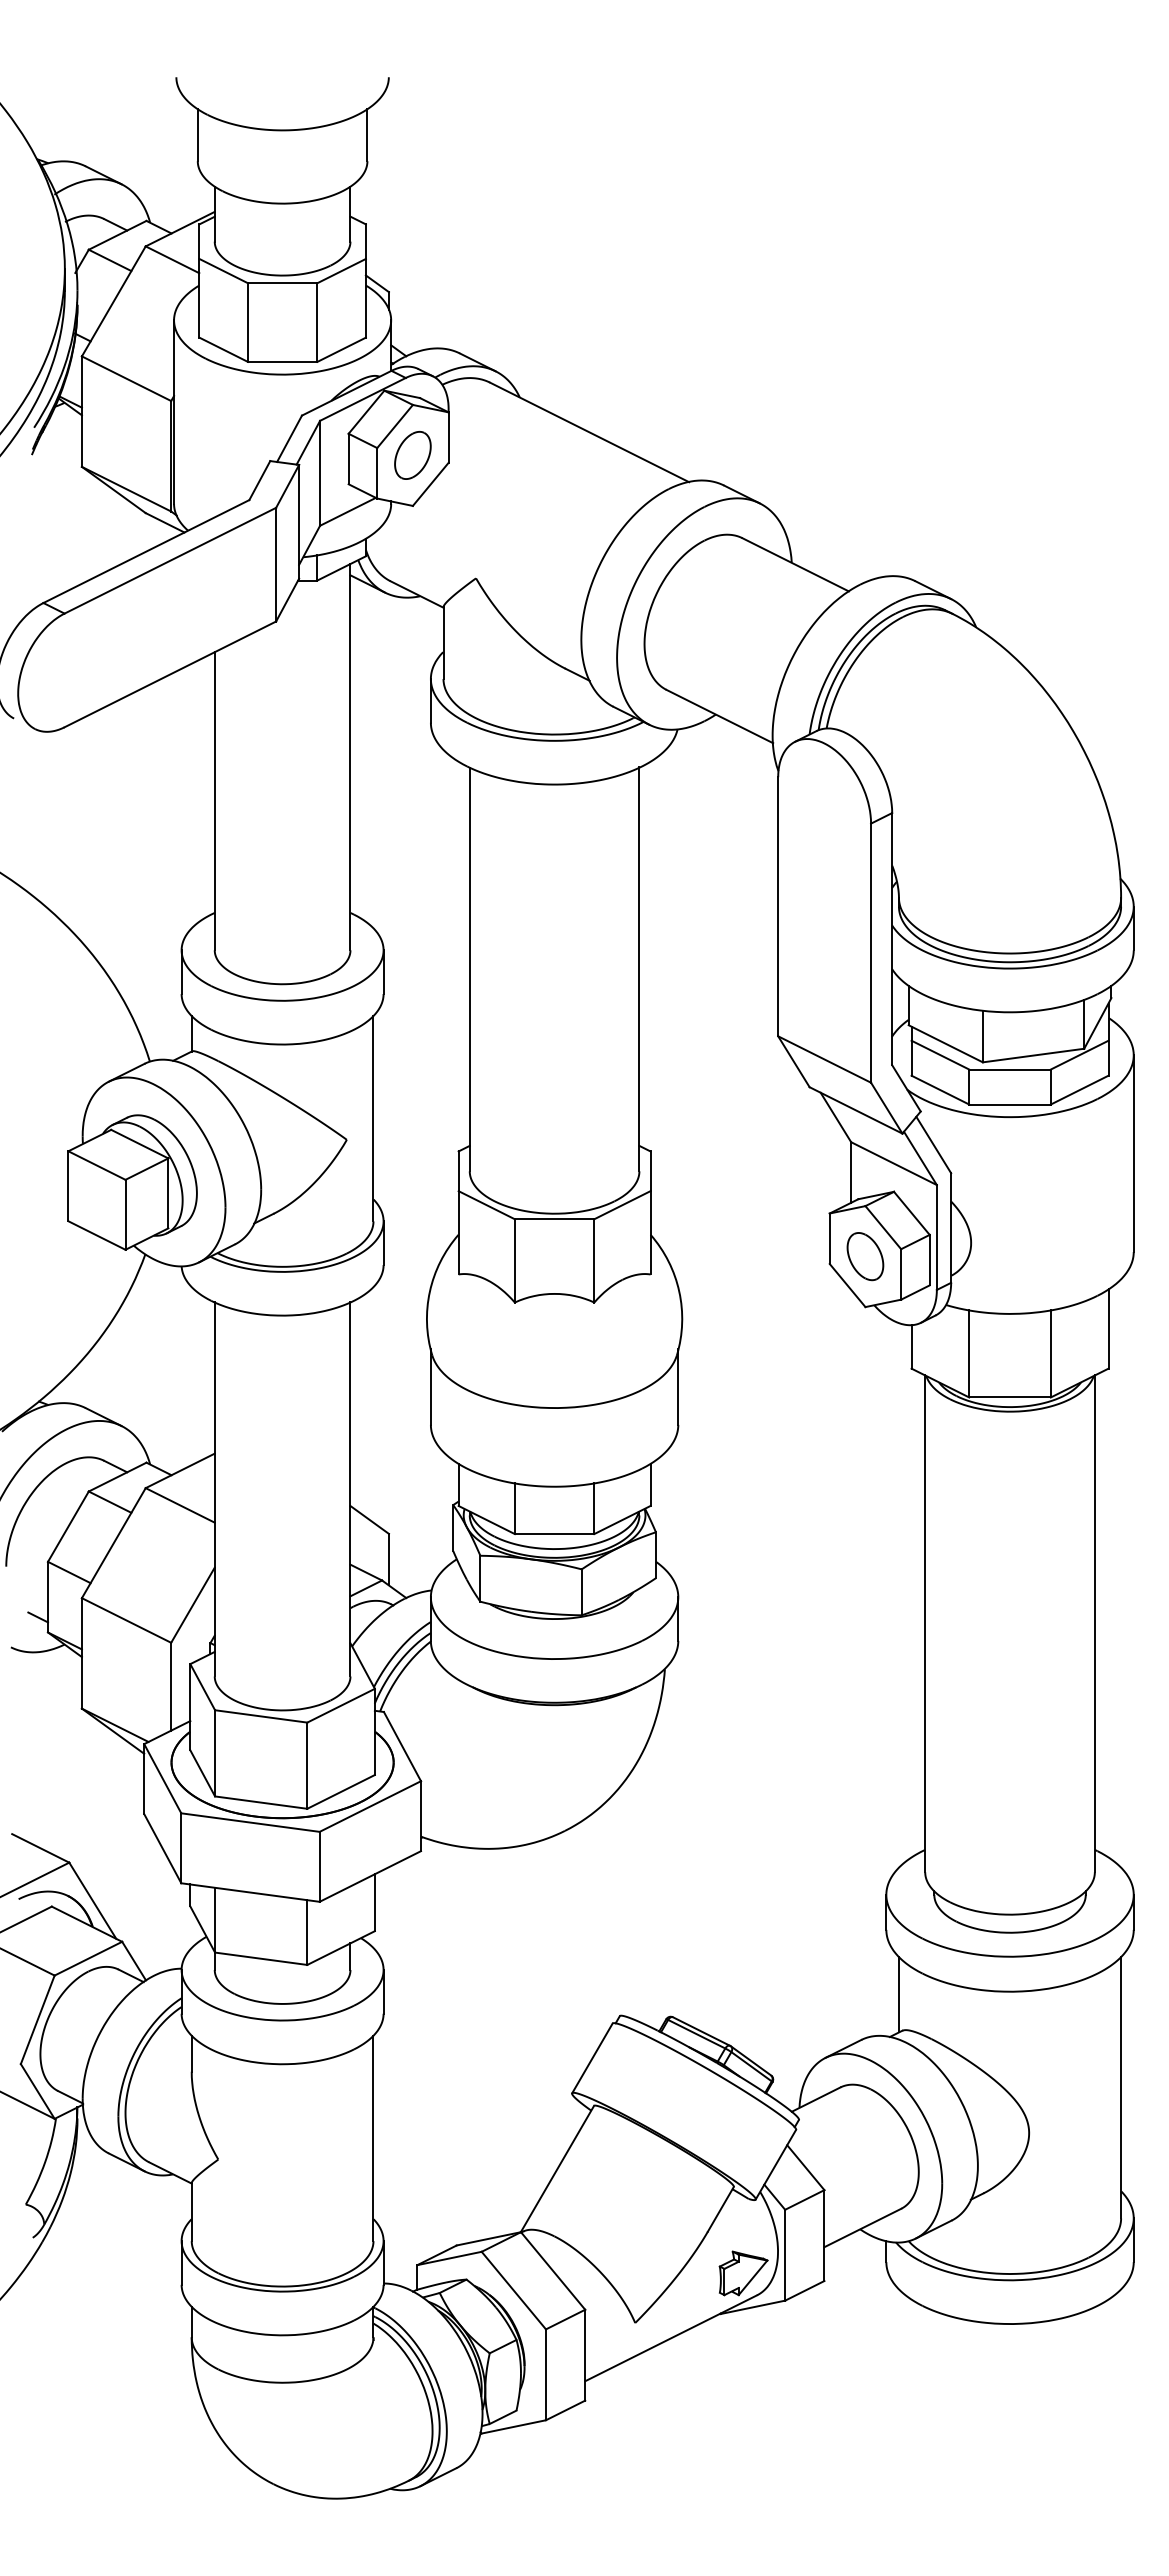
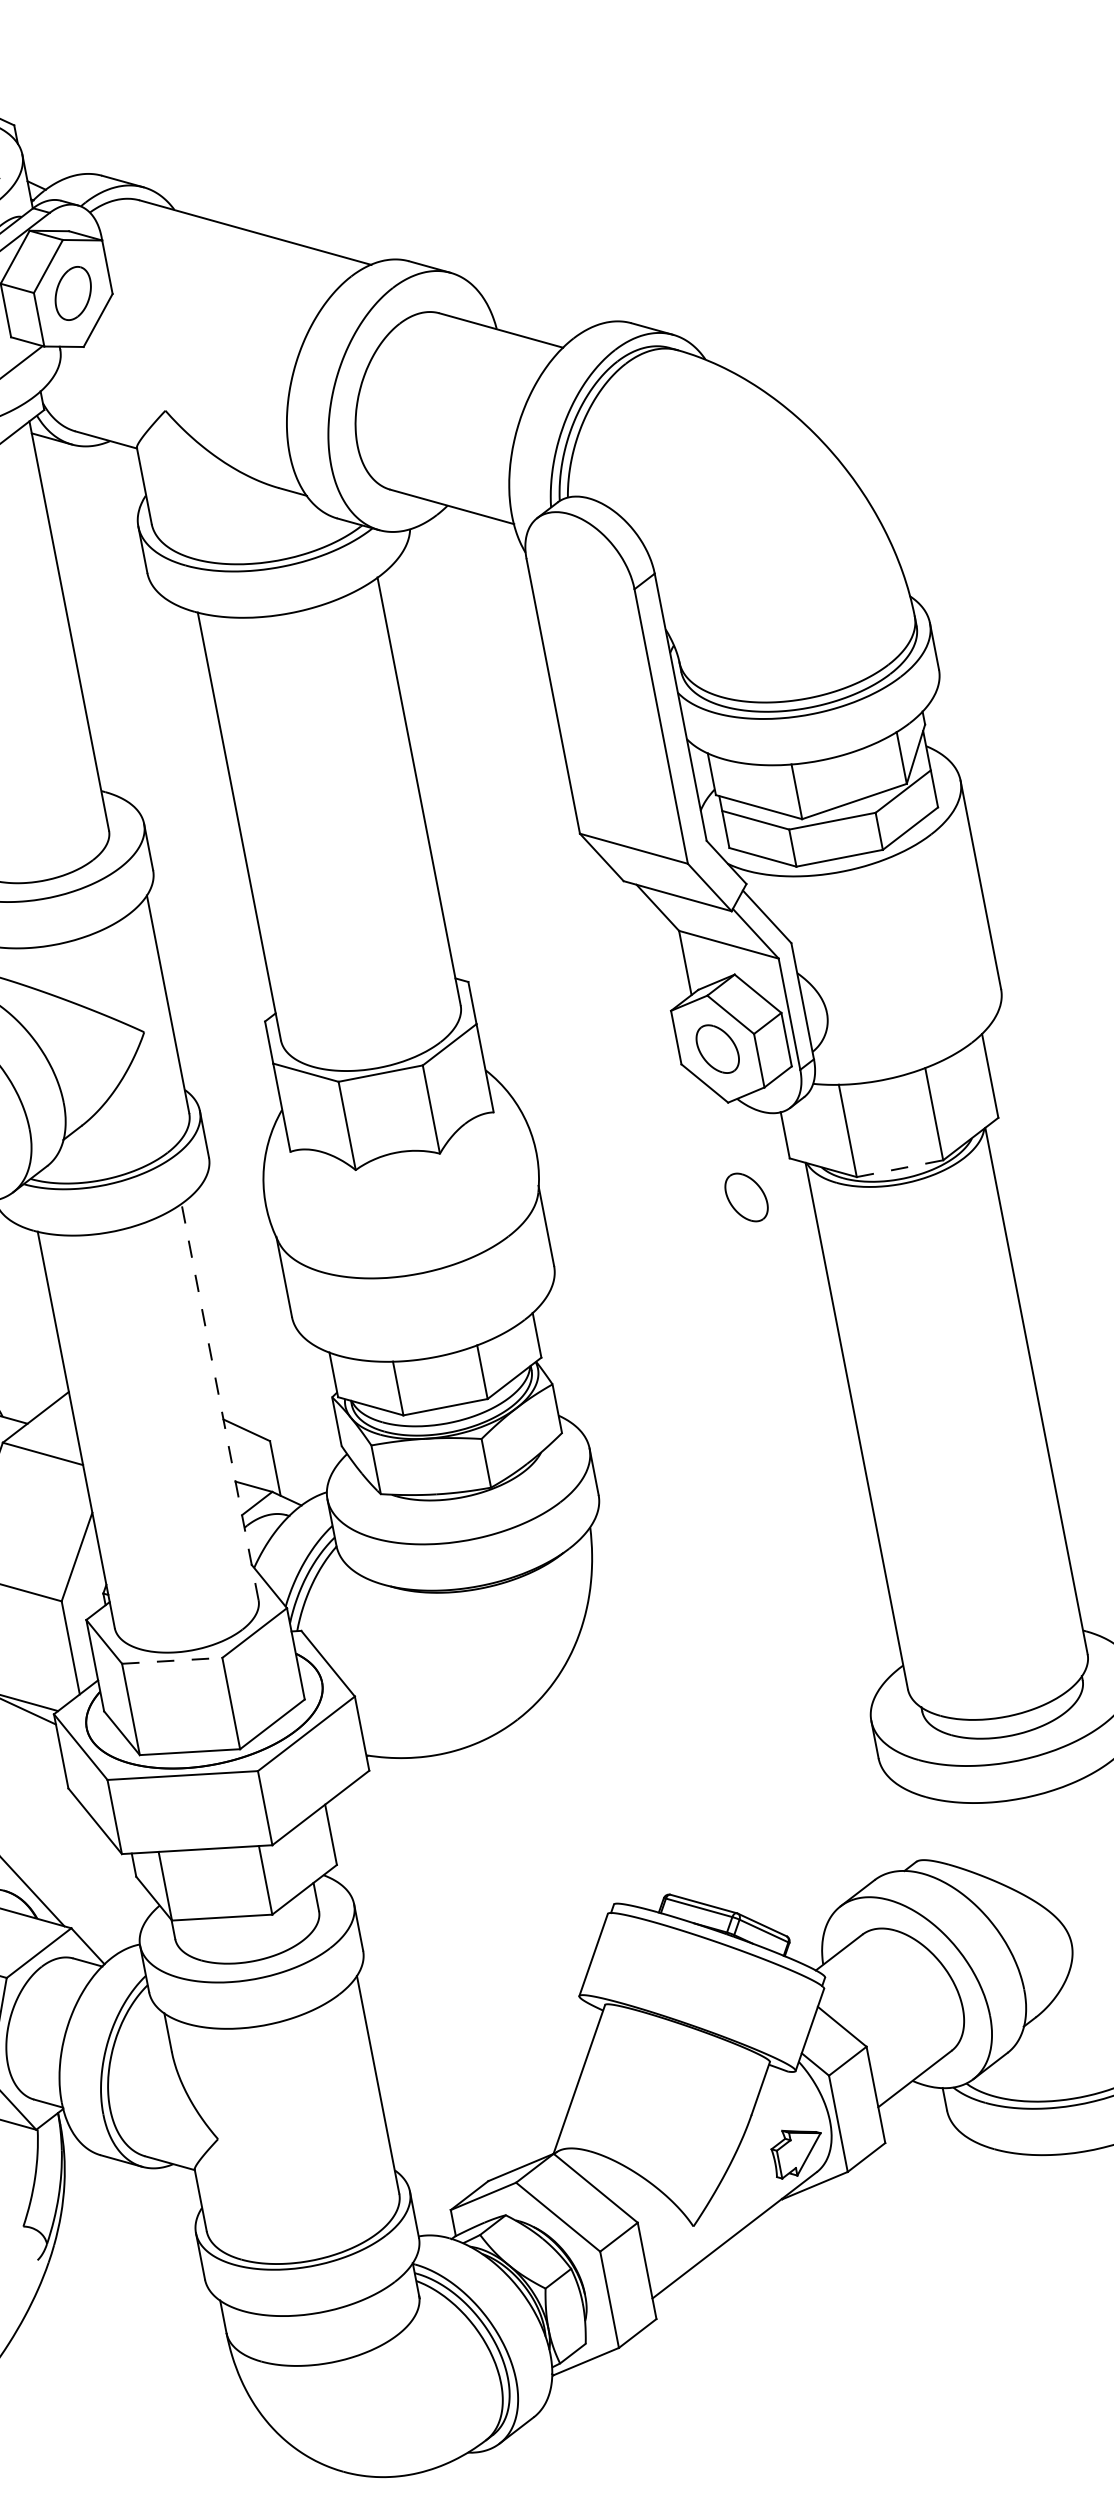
part: (865, 1396) -> (746, 1197), added
line: (1010, 1397) -> (900, 1168), solid -> dashed
line: (350, 1488) -> (219, 1400), solid -> dashed
line: (261, 1716) -> (172, 1660), solid -> dashed
line: (898, 1994) -> (904, 1824), removed

